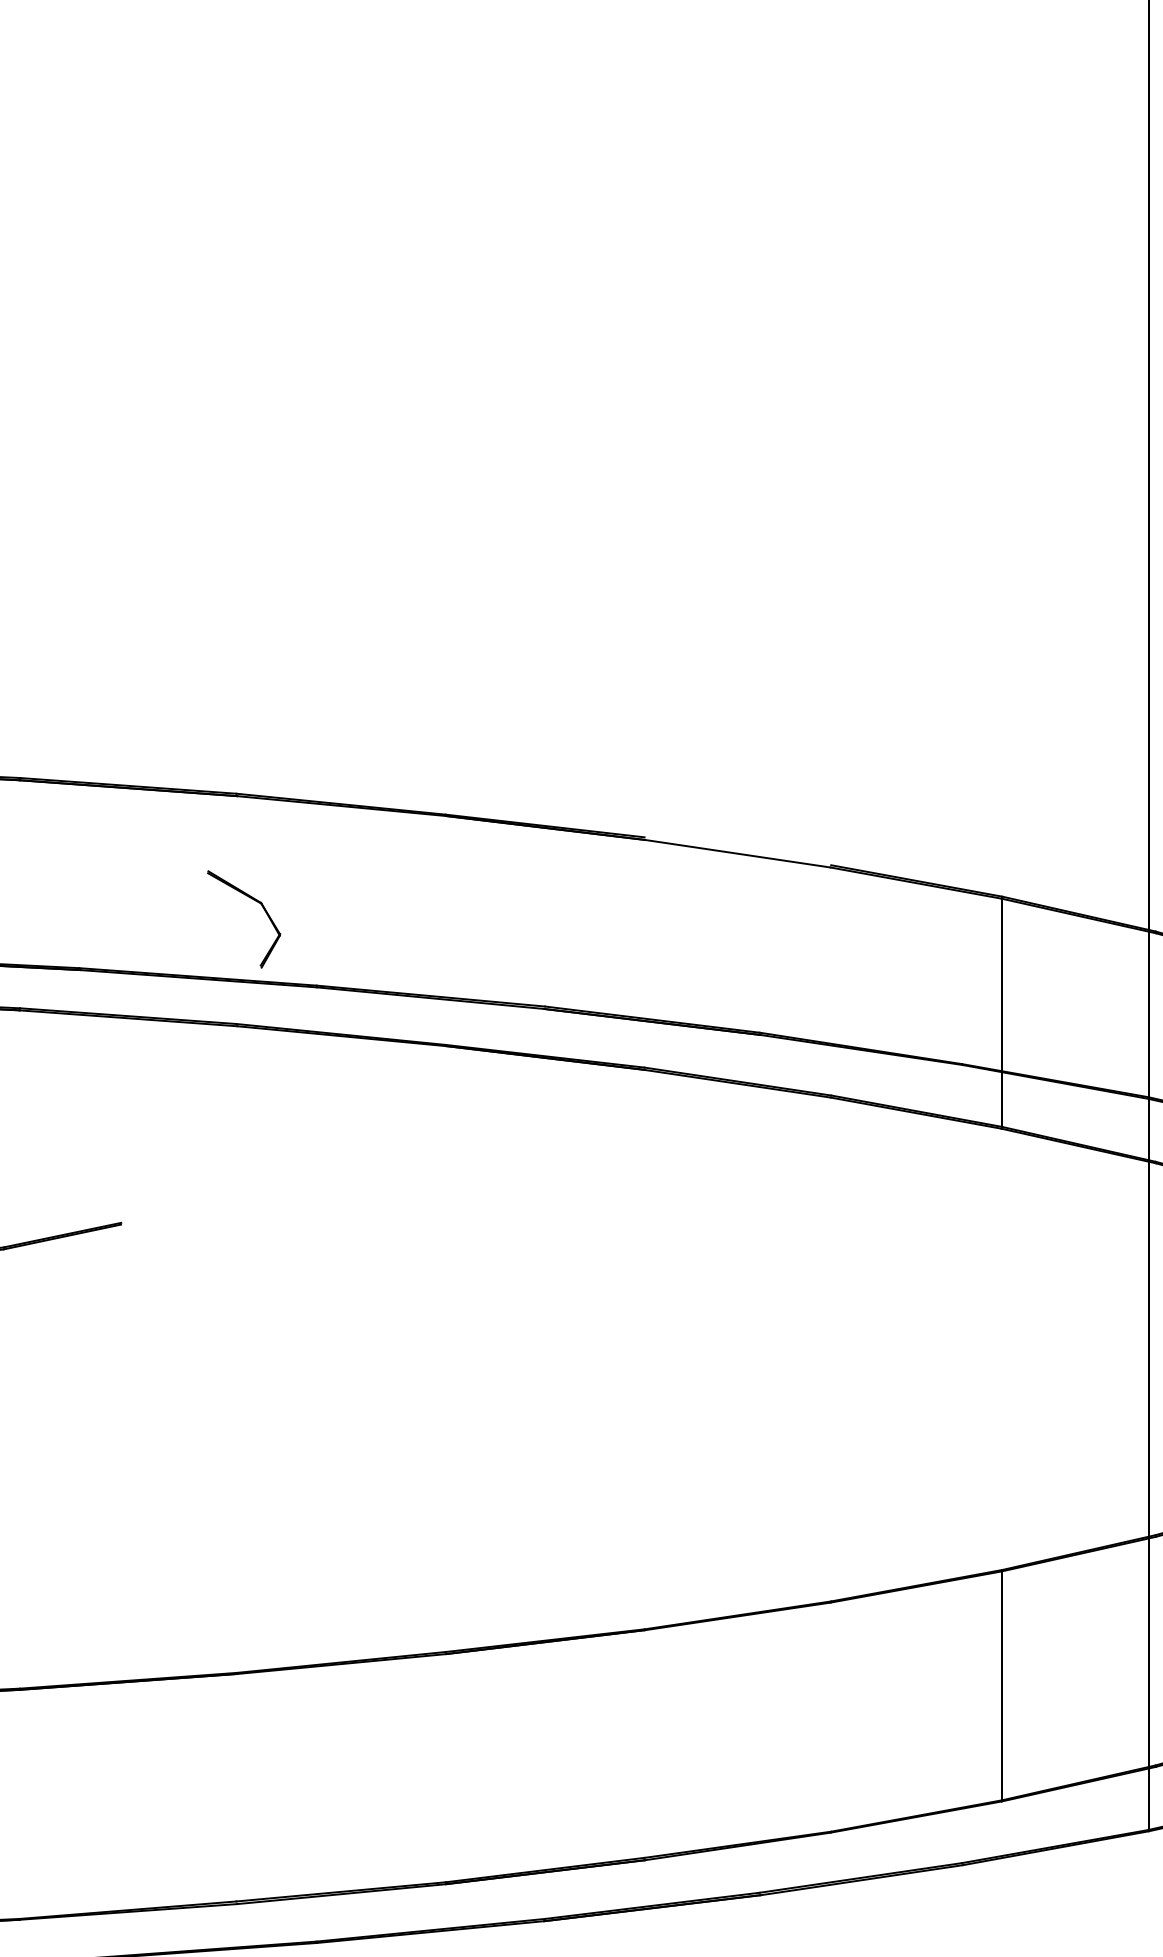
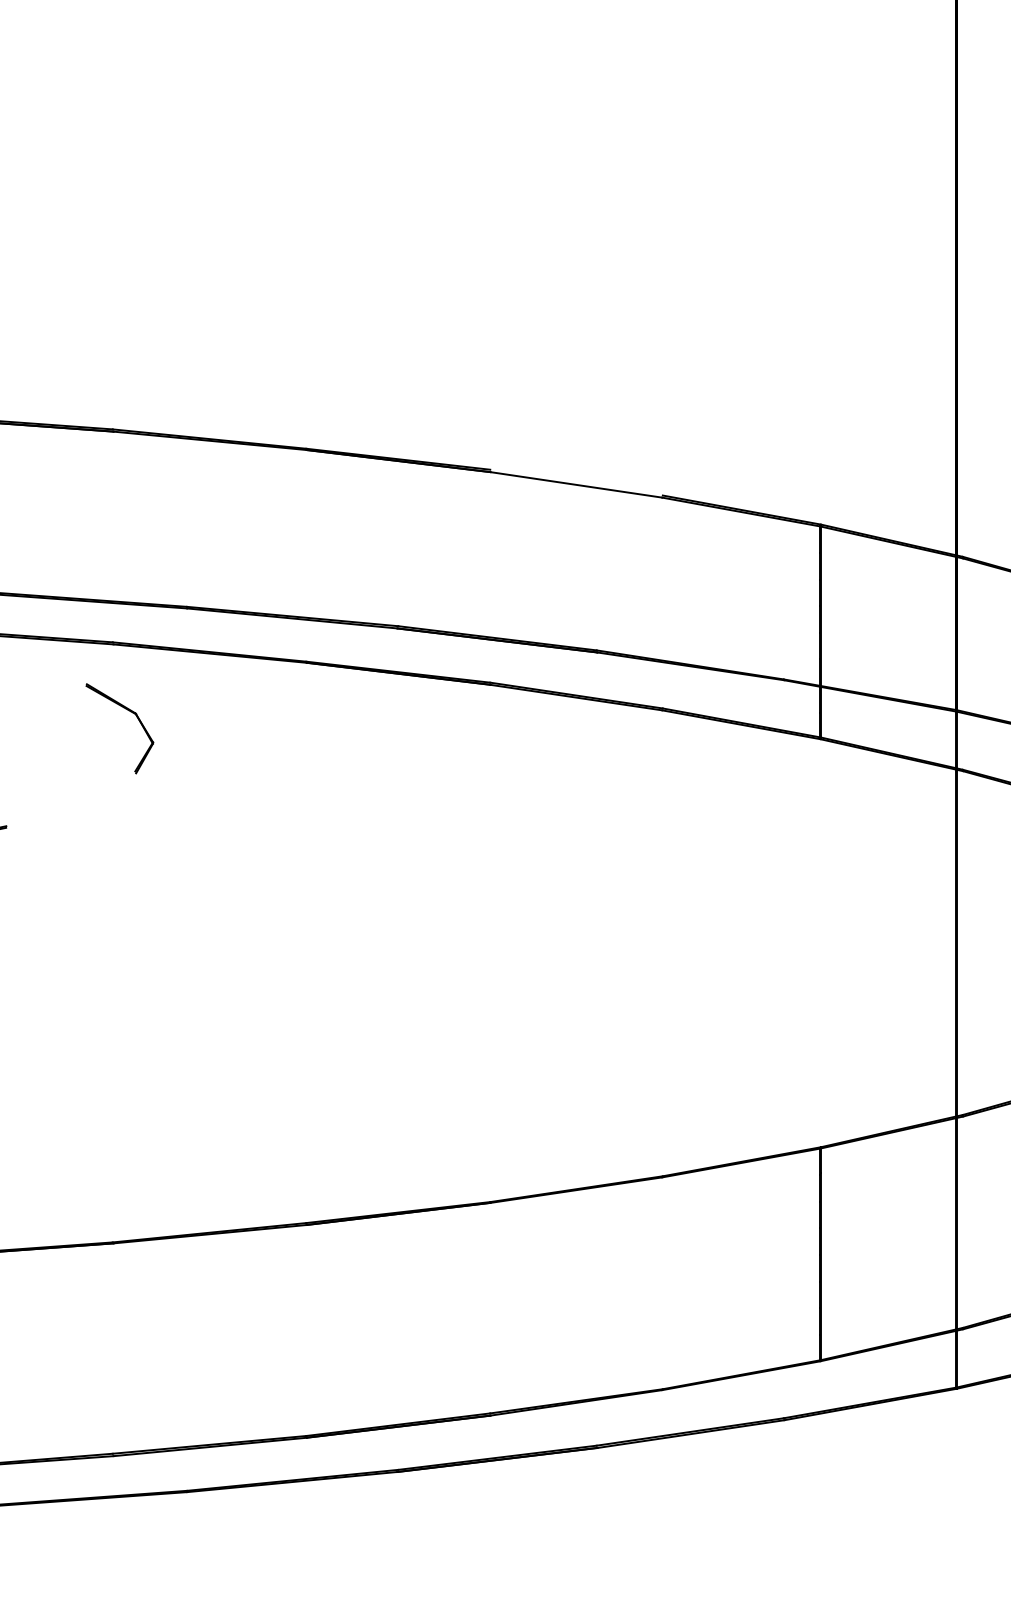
part: (253, 900) -> (128, 711), moved

